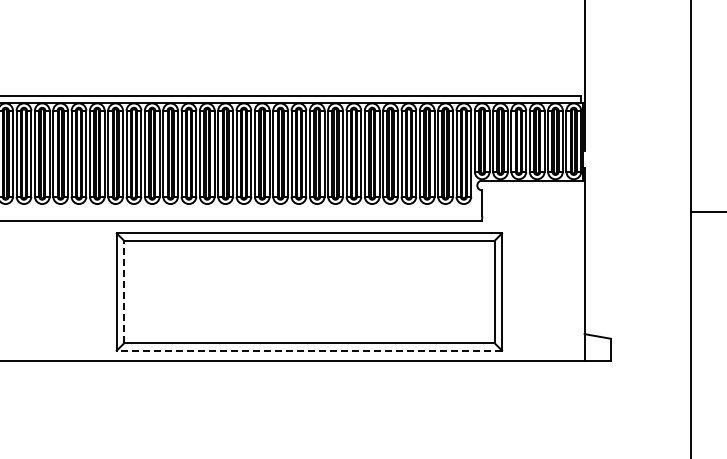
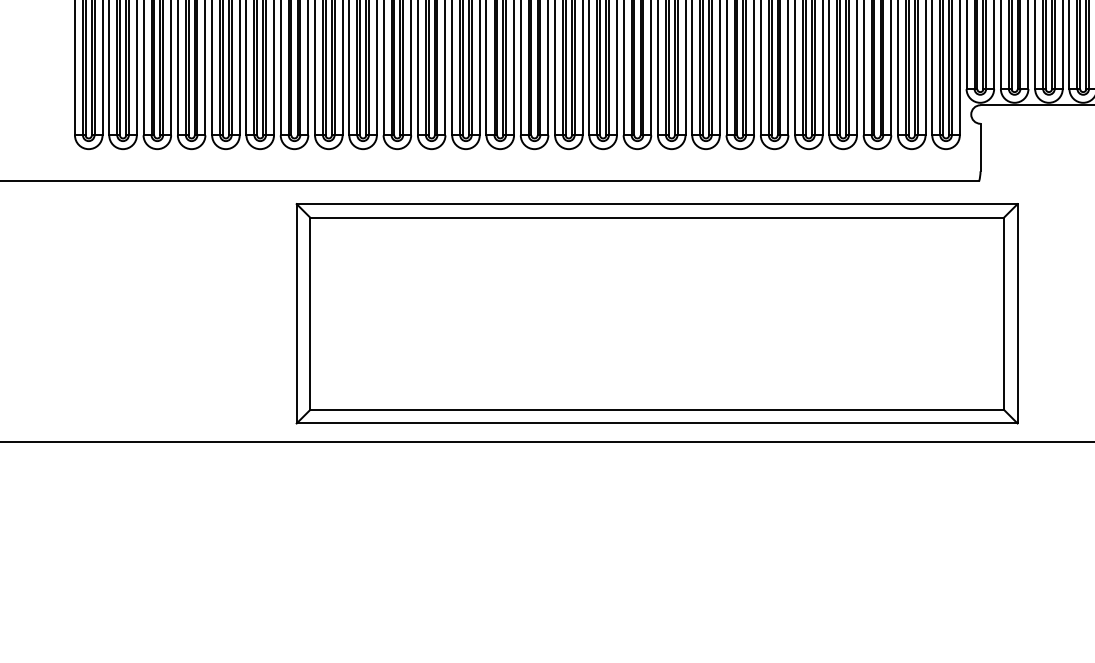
line: (124, 291) -> (311, 312), dashed -> solid
line: (309, 350) -> (657, 423), dashed -> solid

